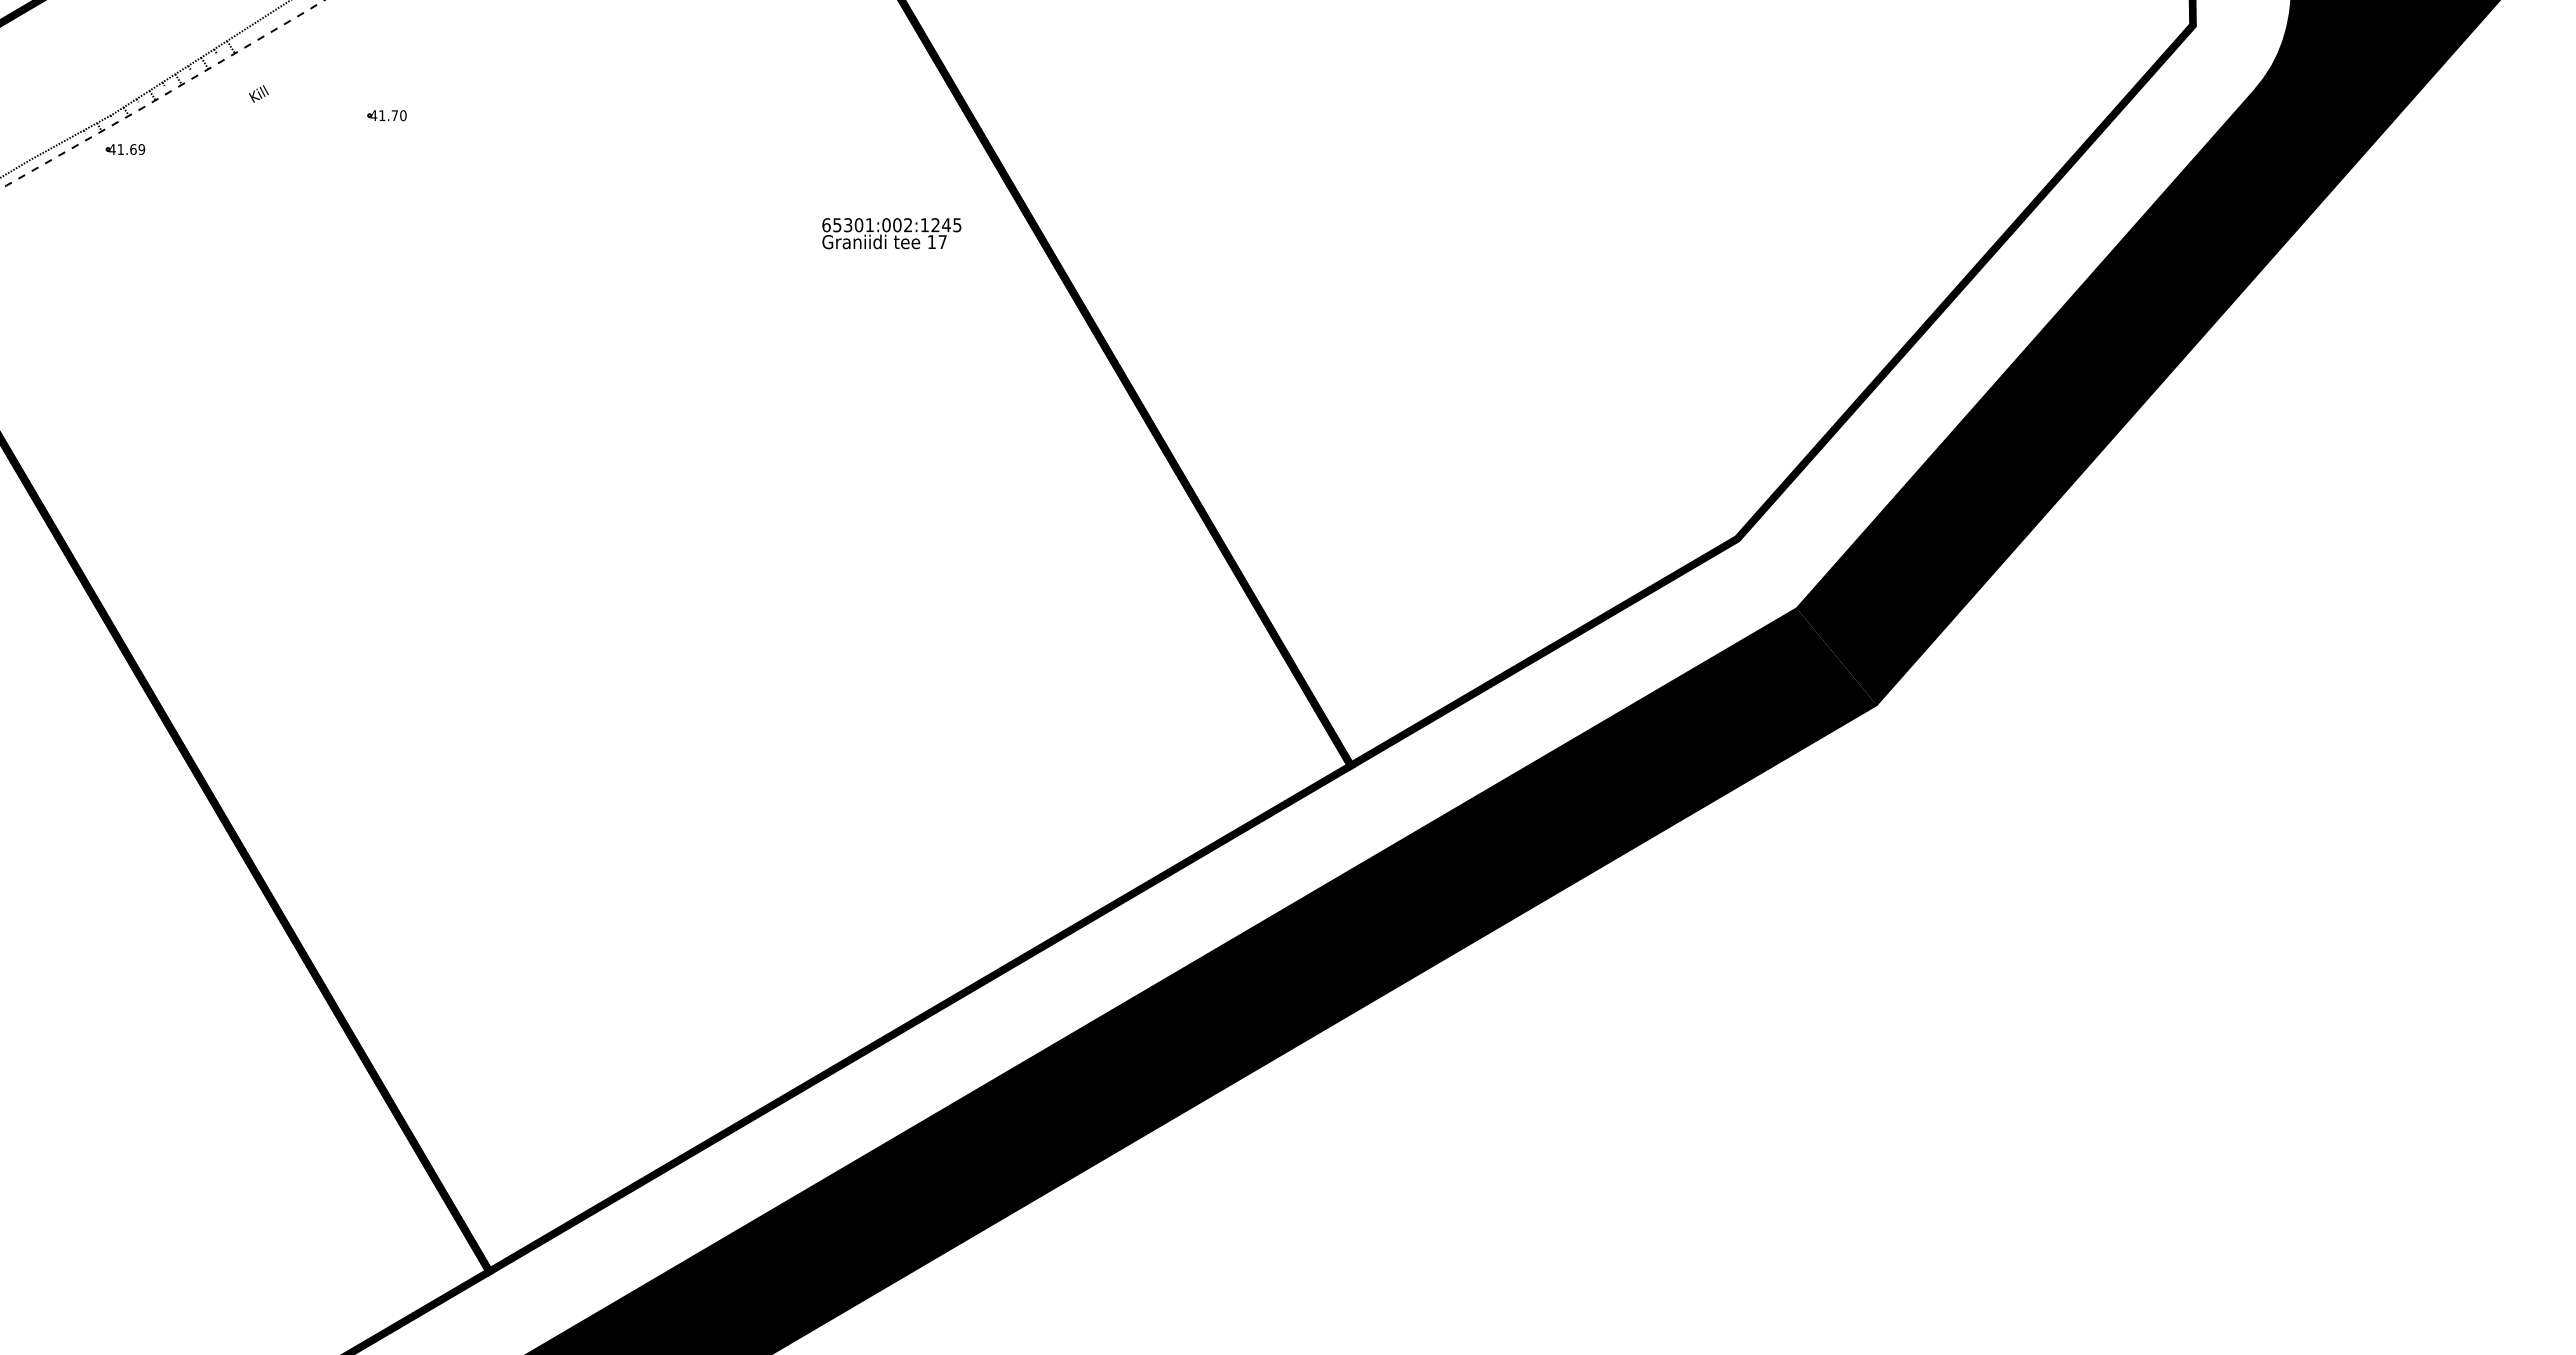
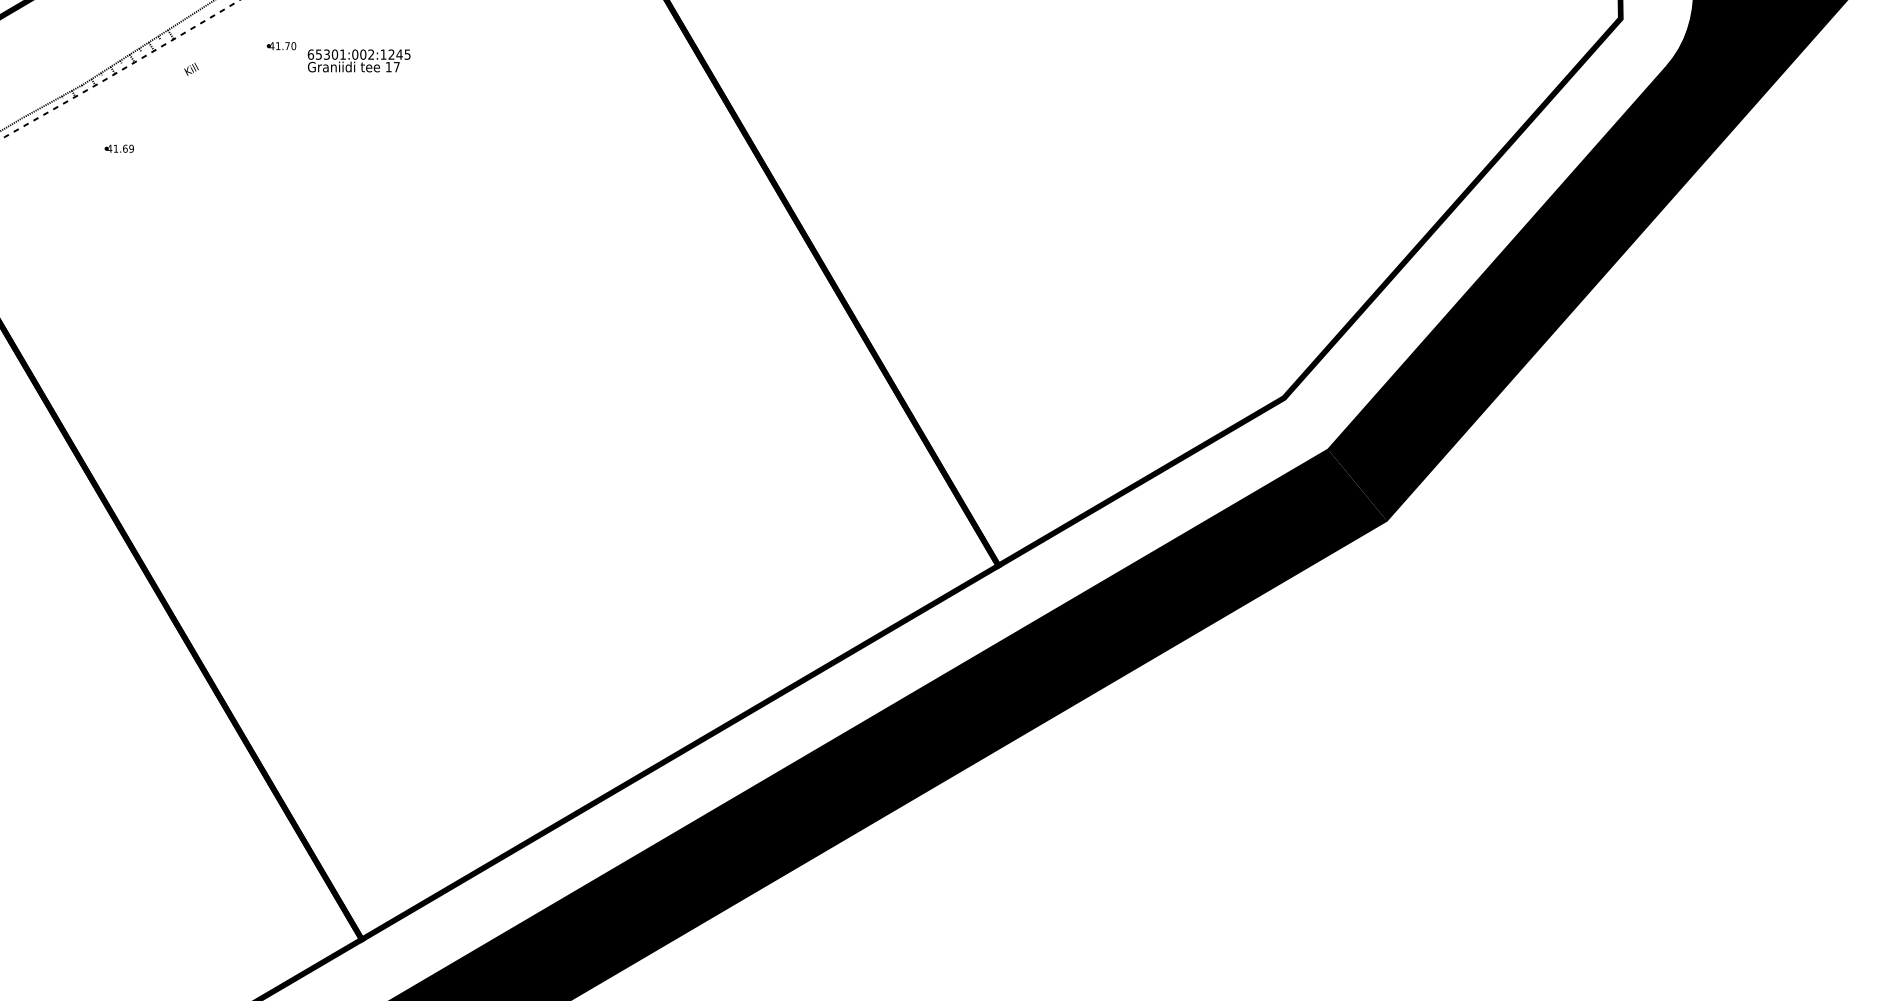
part: (386, 115) -> (281, 46), moved
part: (125, 149) -> (119, 148), moved
text: (891, 233) -> (358, 60), moved

